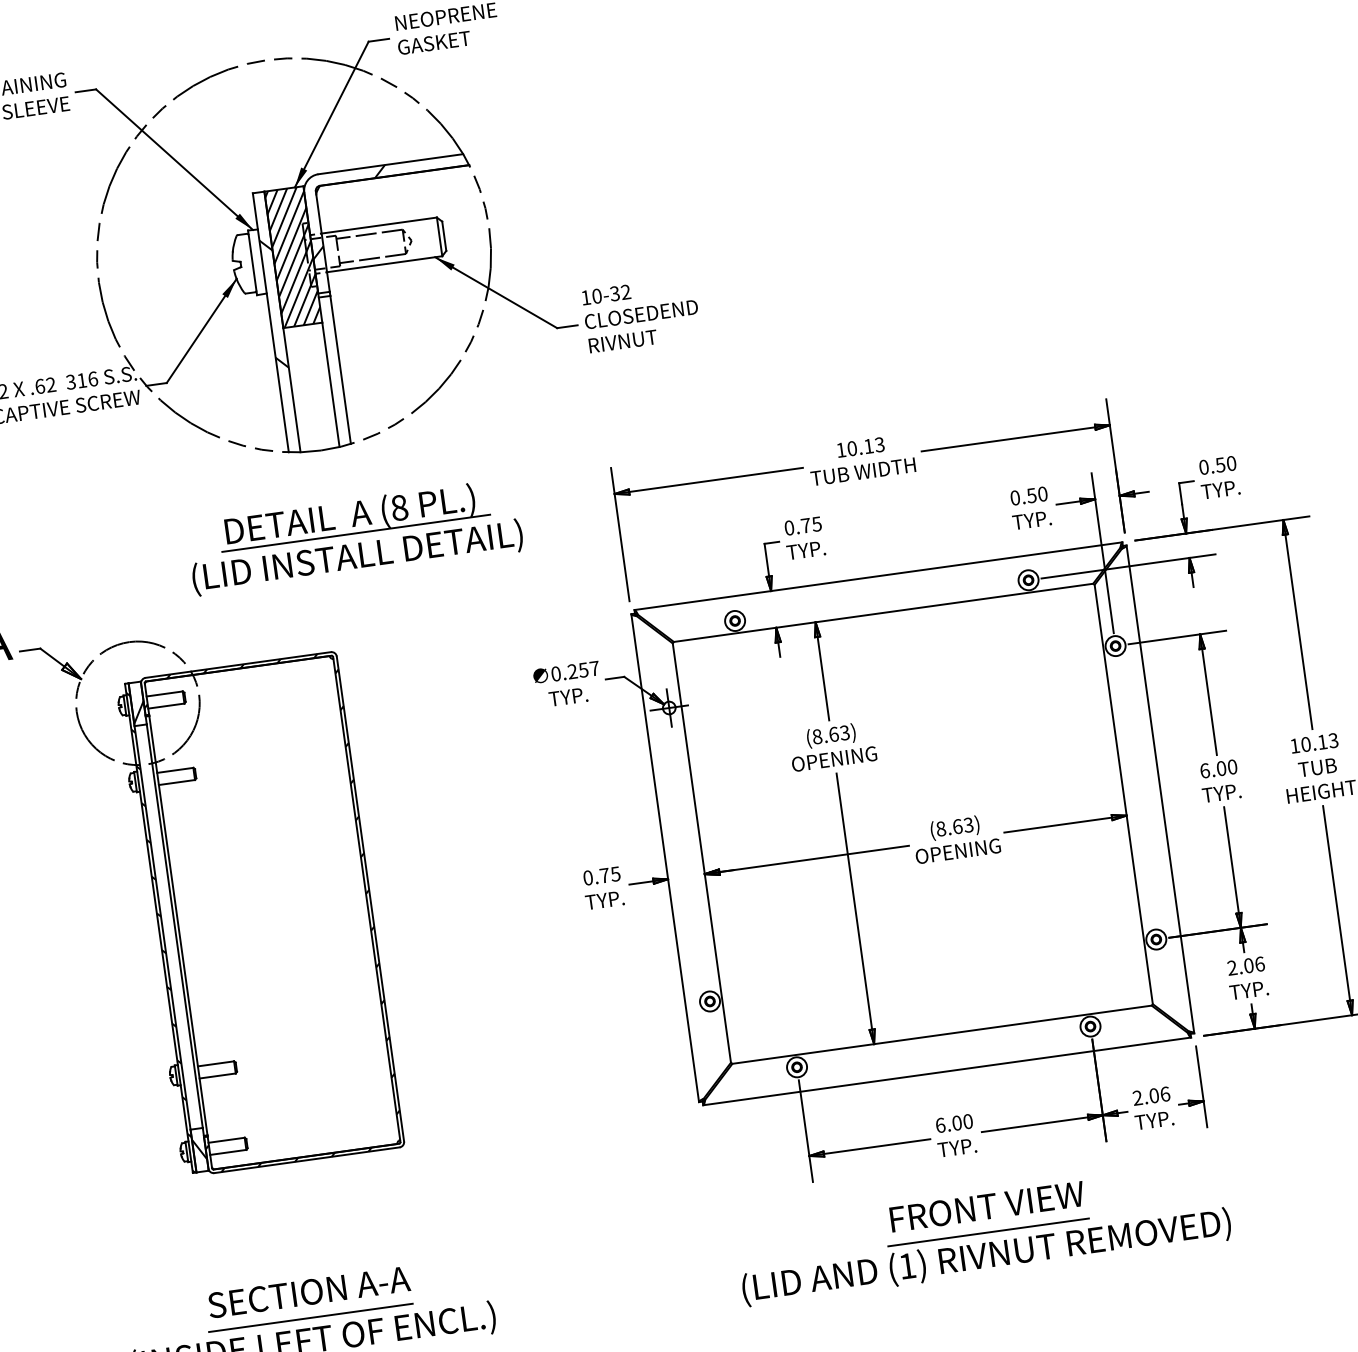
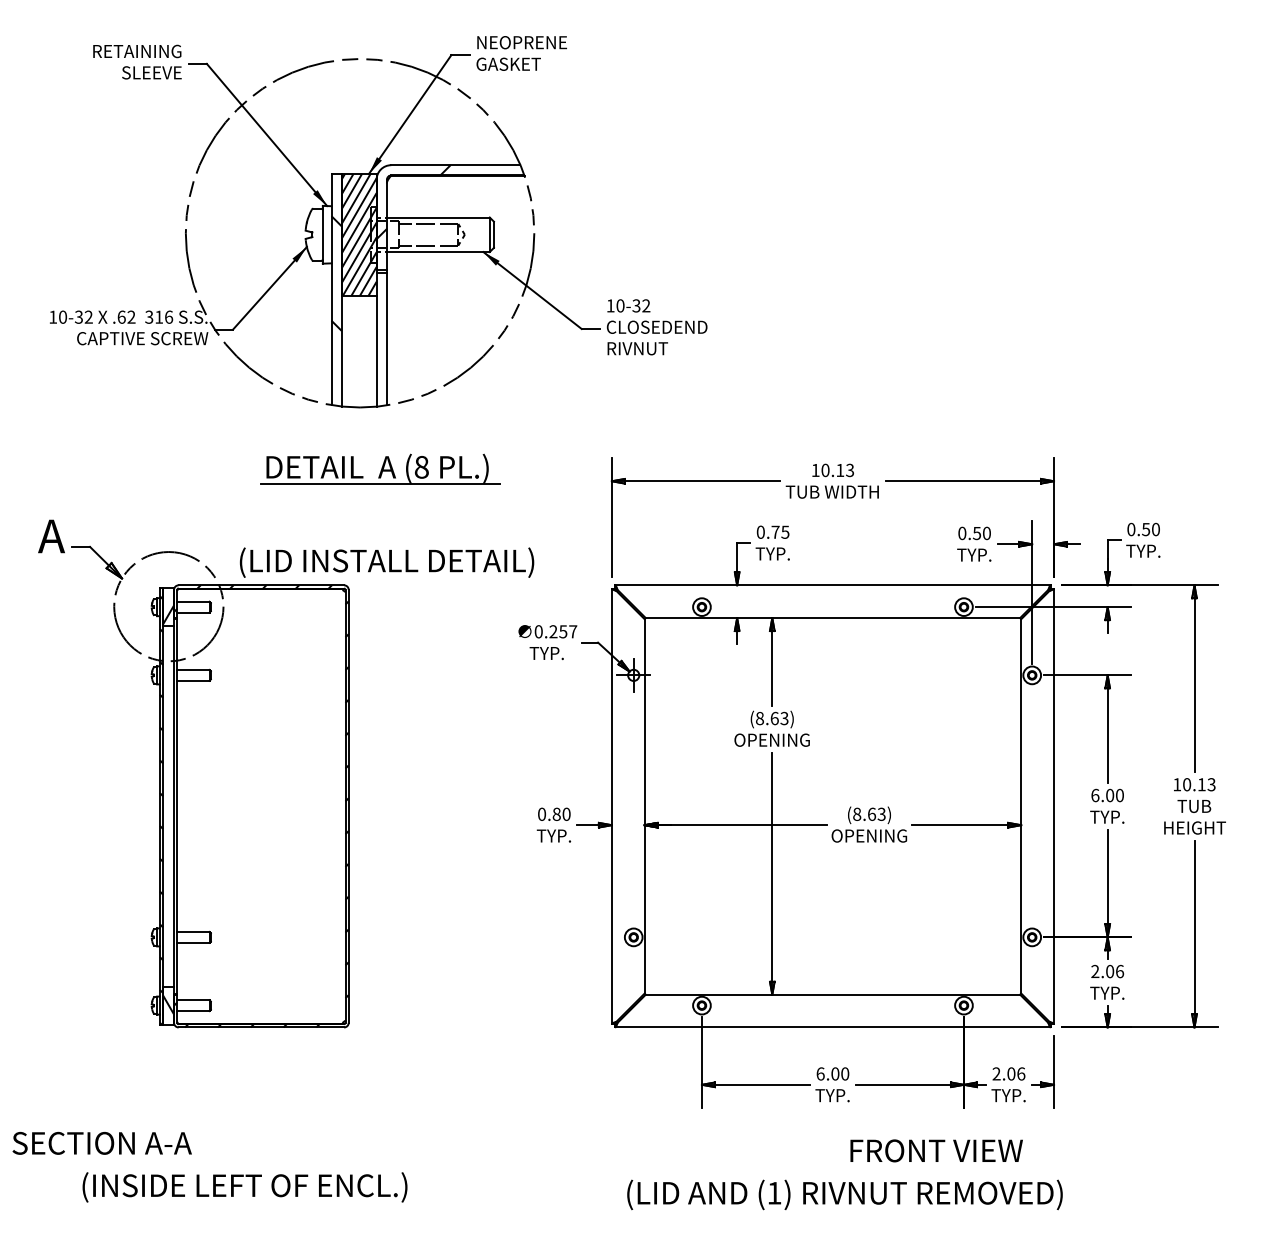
text: (357, 557) -> (386, 562), moved
text: (609, 873) -> (561, 813), 0.75 -> 0.80
text: (987, 1206) -> (936, 1150), moved
line: (988, 1232) -> (849, 1173), removed
text: (308, 1291) -> (101, 1142), moved
line: (310, 1318) -> (245, 1166), removed

